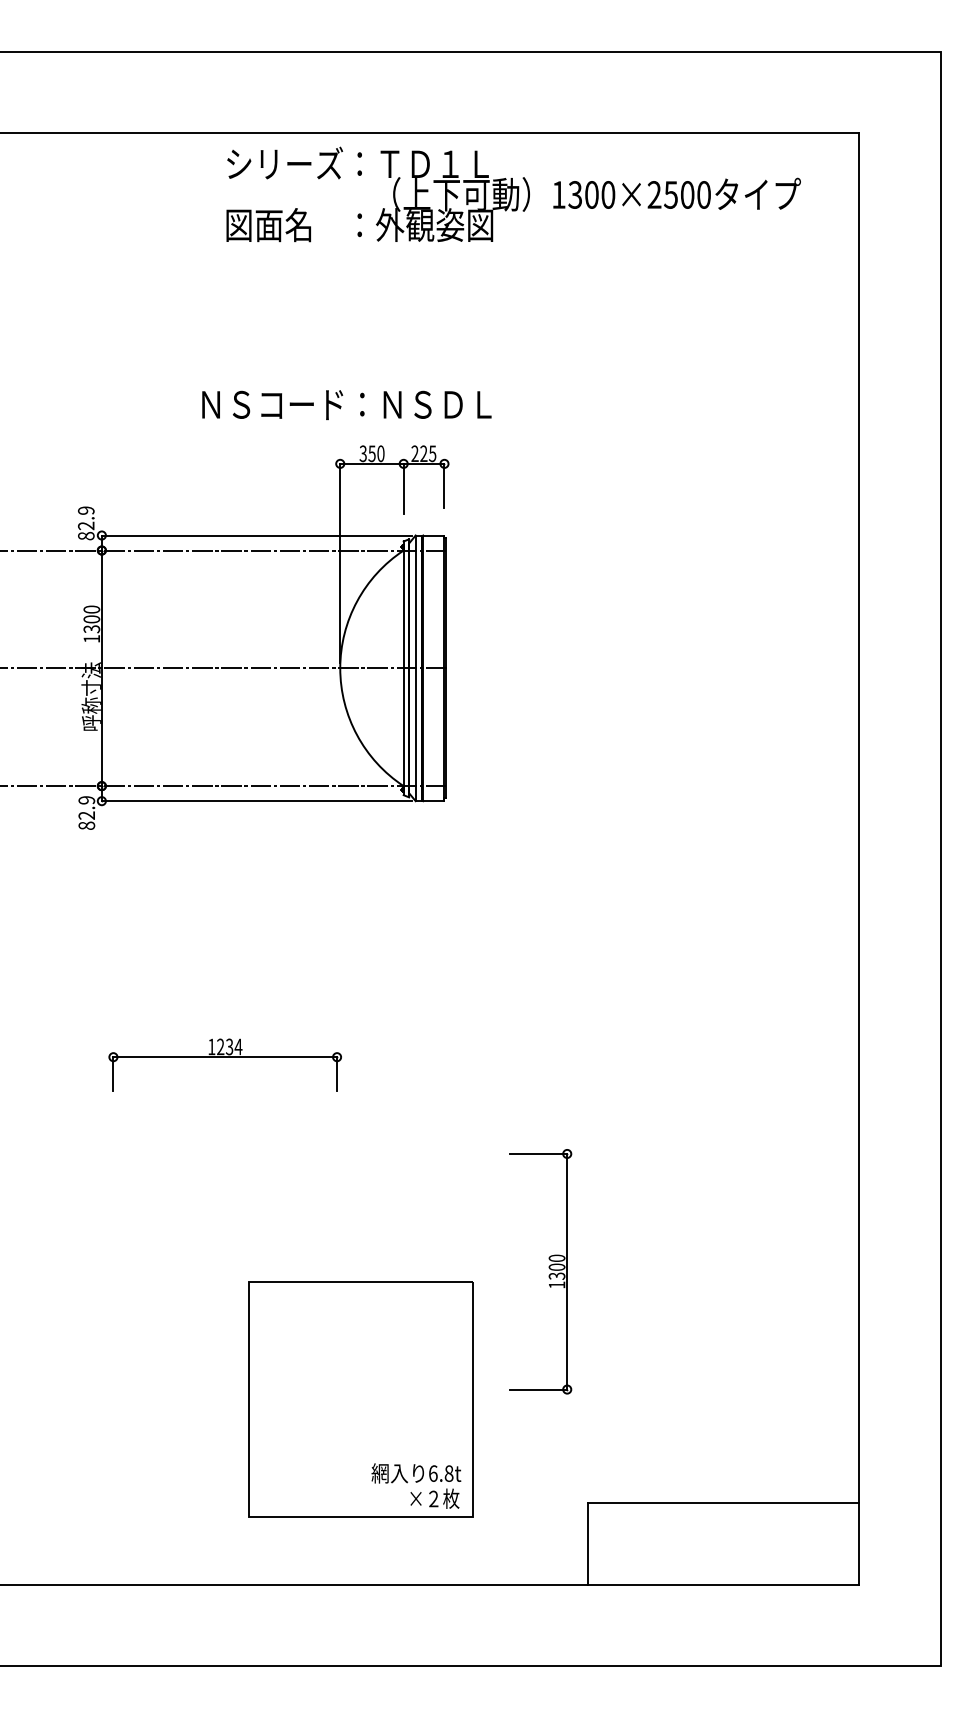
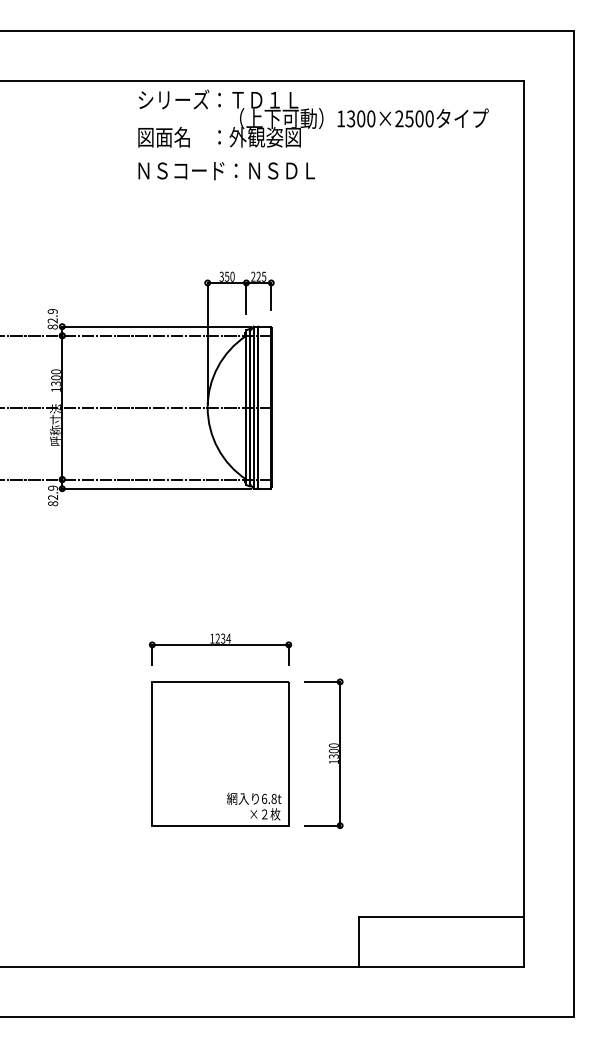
text: (346, 405) -> (226, 171), moved
part: (225, 1064) -> (220, 649), moved
part: (539, 1271) -> (323, 753), moved
part: (361, 1399) -> (220, 753), moved

